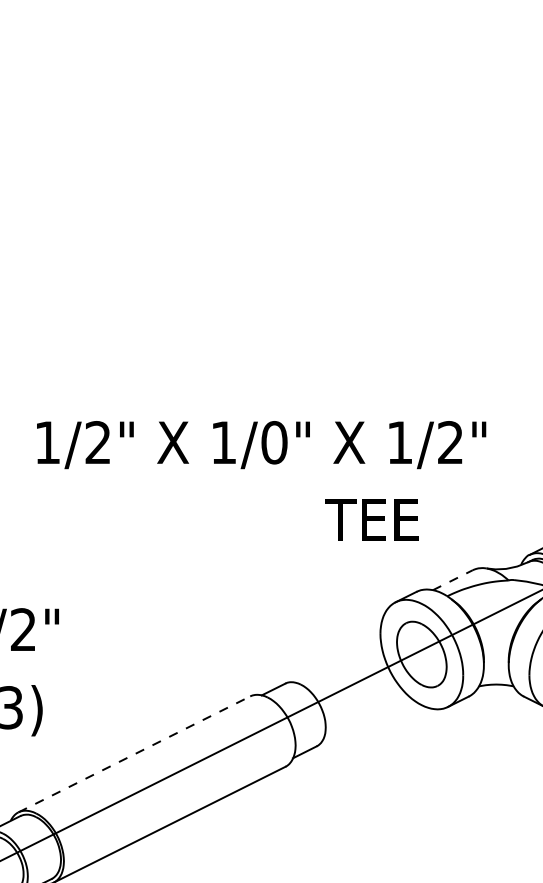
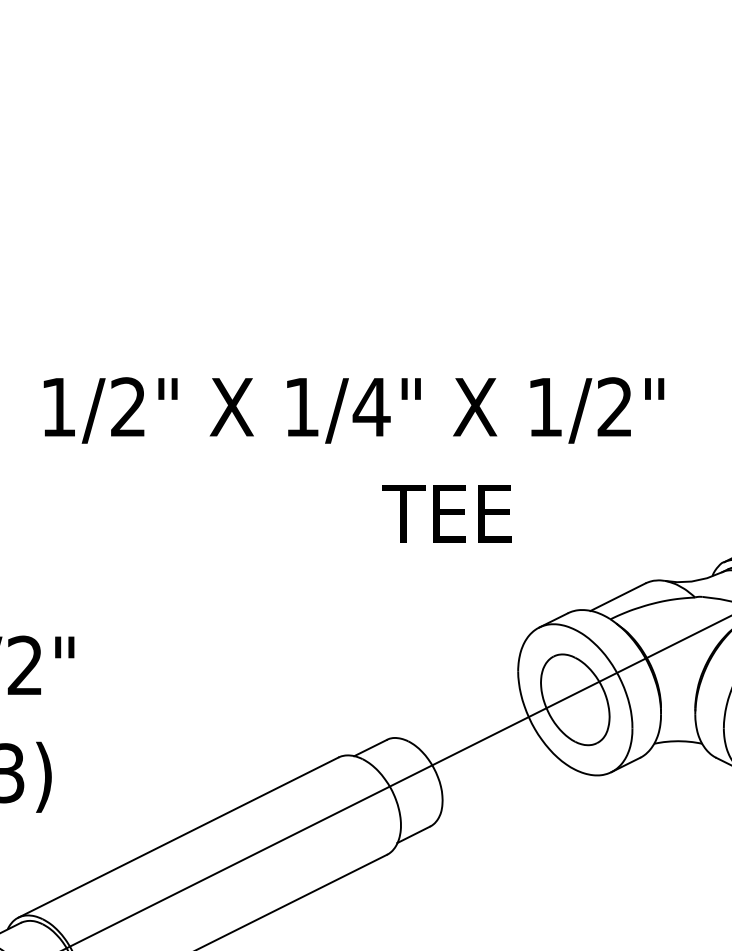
text: (274, 442) -> (371, 406), 1/0" -> 1/4"
text: (371, 519) -> (446, 513), moved
line: (453, 580) -> (619, 597), dashed -> solid
line: (134, 754) -> (178, 837), dashed -> solid

